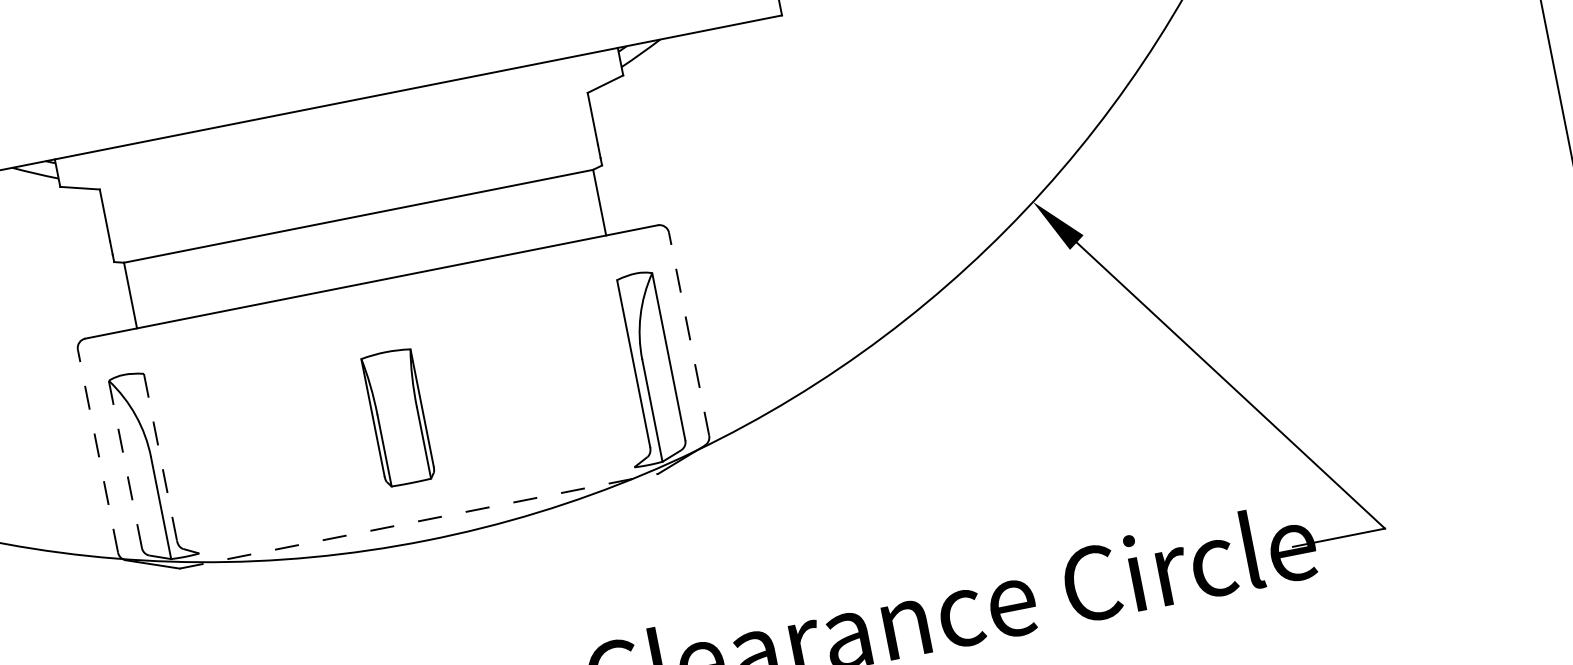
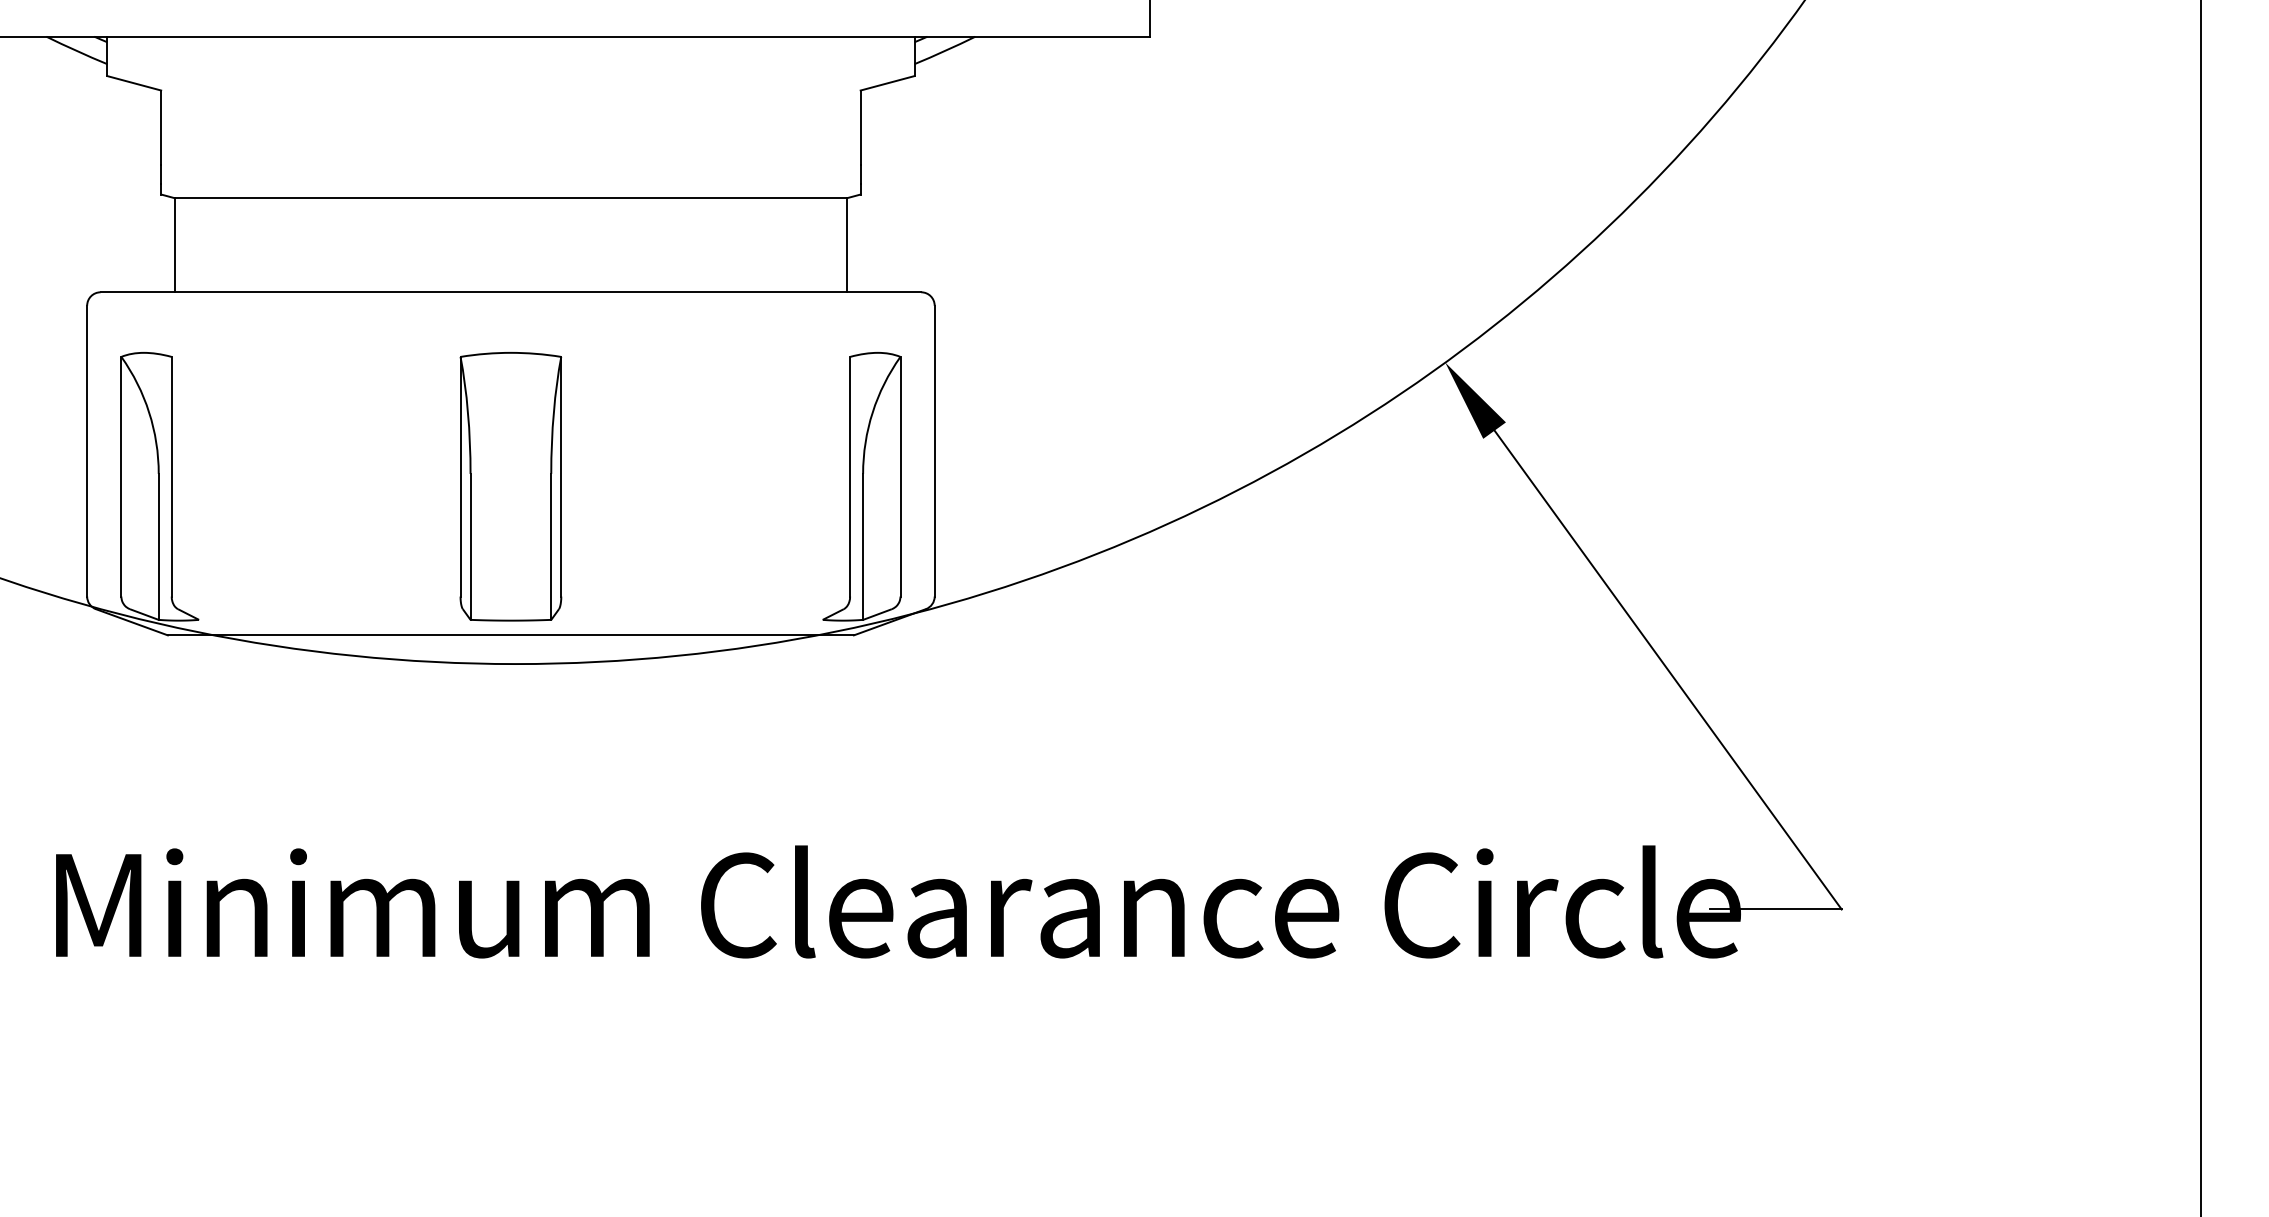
line: (688, 333) -> (934, 450), dashed -> solid
part: (398, 417) -> (510, 486), size x1.43
line: (98, 450) -> (87, 450), dashed -> solid
line: (160, 457) -> (171, 476), dashed -> solid
line: (125, 464) -> (121, 476), dashed -> solid
line: (419, 521) -> (511, 635), dashed -> solid

